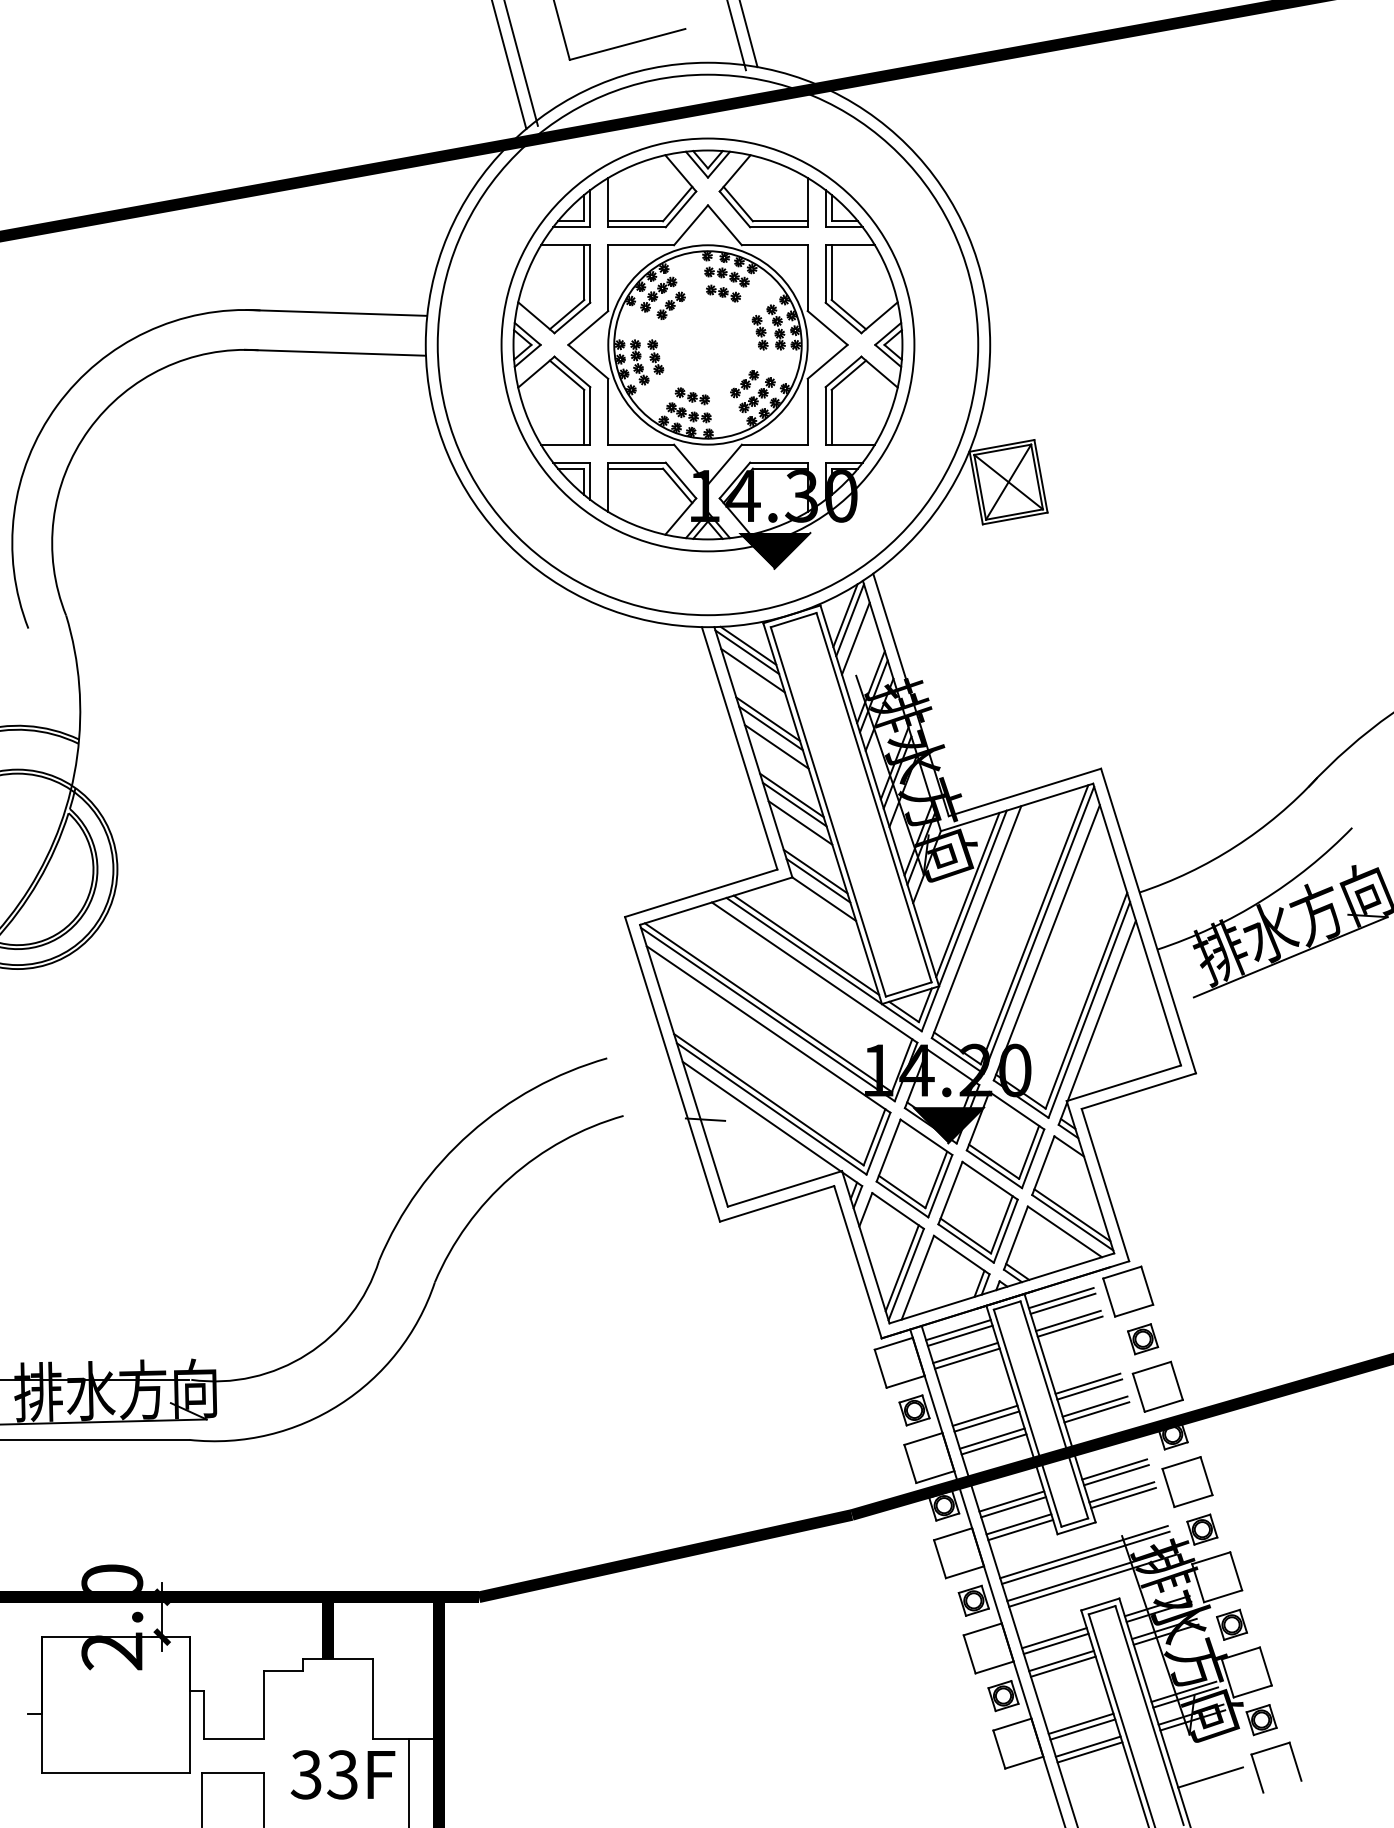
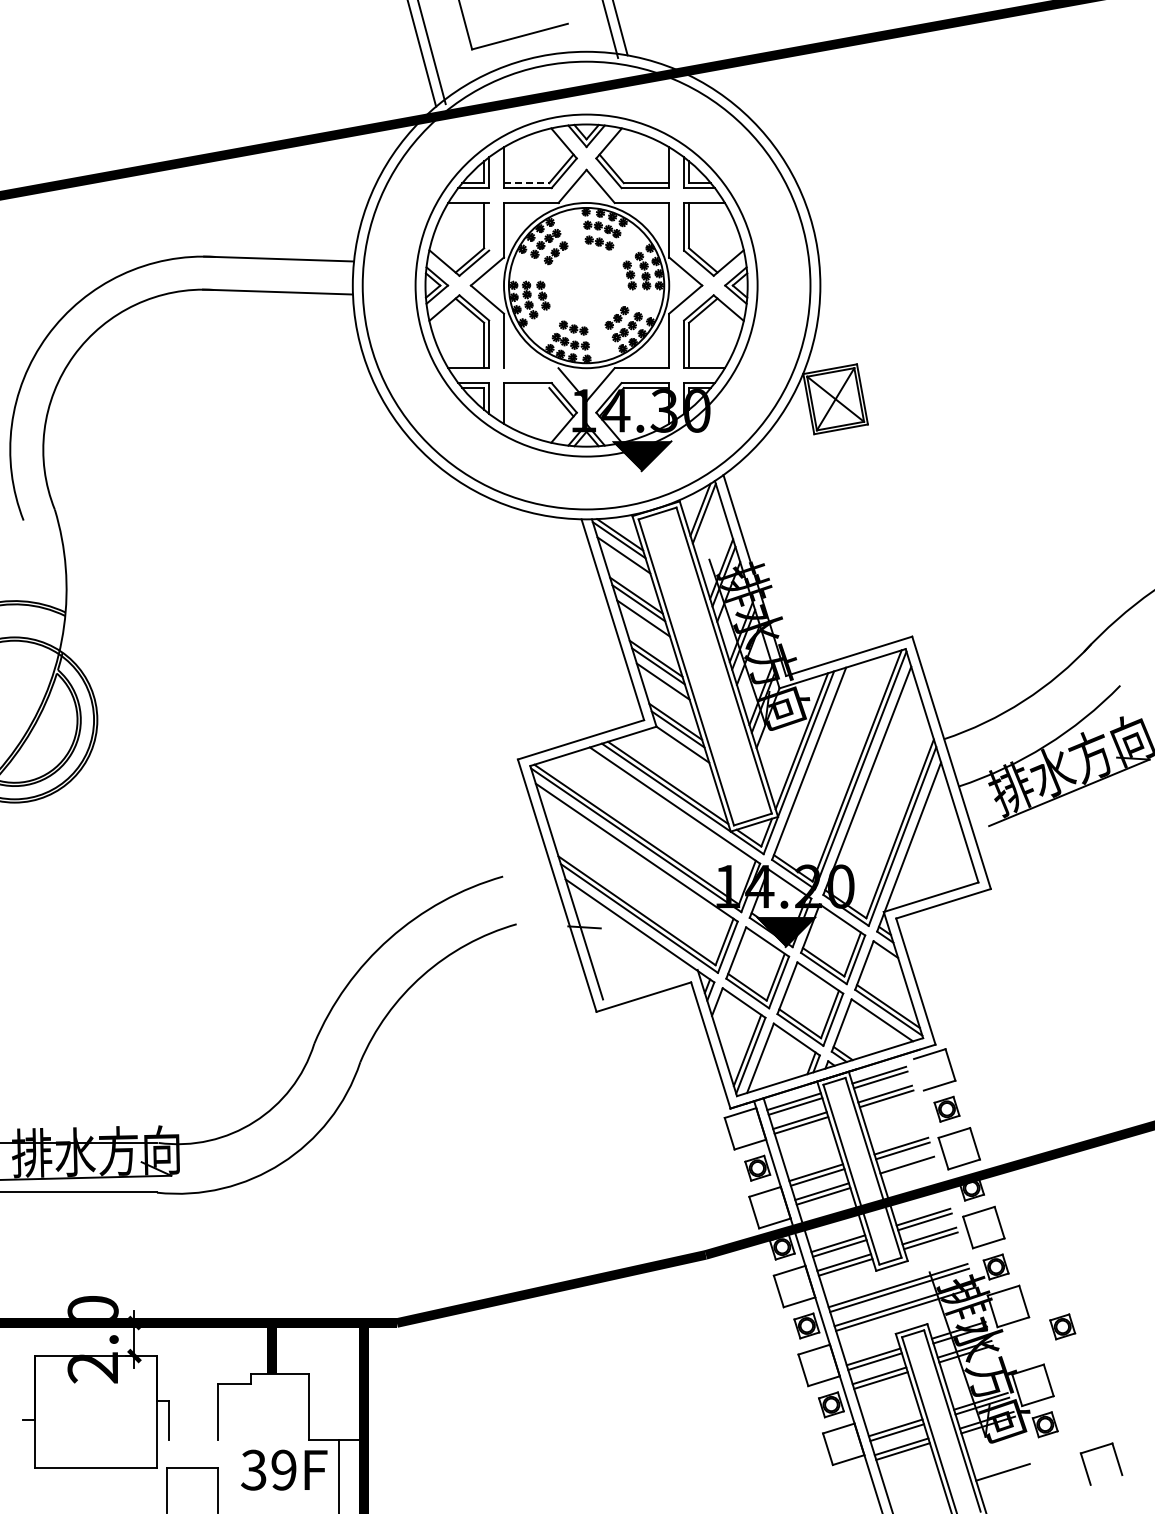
line: (635, 221) -> (526, 183), solid -> dashed
line: (590, 273) -> (489, 226), removed
line: (641, 445) -> (531, 368), removed
line: (635, 469) -> (526, 388), removed
line: (855, 638) -> (708, 528), removed
line: (785, 1188) -> (650, 984), removed
line: (1108, 1297) -> (918, 1074), removed
line: (1096, 1411) -> (908, 1169), removed
part: (1231, 1624) -> (1062, 1326), moved
line: (233, 1739) -> (193, 1440), removed
part: (1271, 1749) -> (1097, 1449), moved
text: (342, 1774) -> (283, 1469), 33F -> 39F

